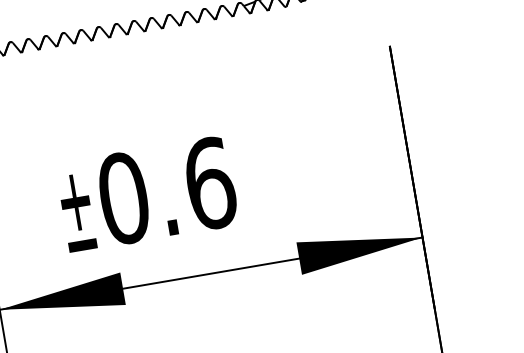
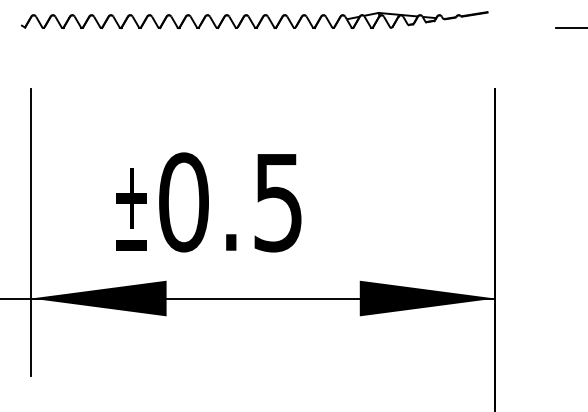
text: (210, 183) -> (278, 202), 0.6 -> 0.5

